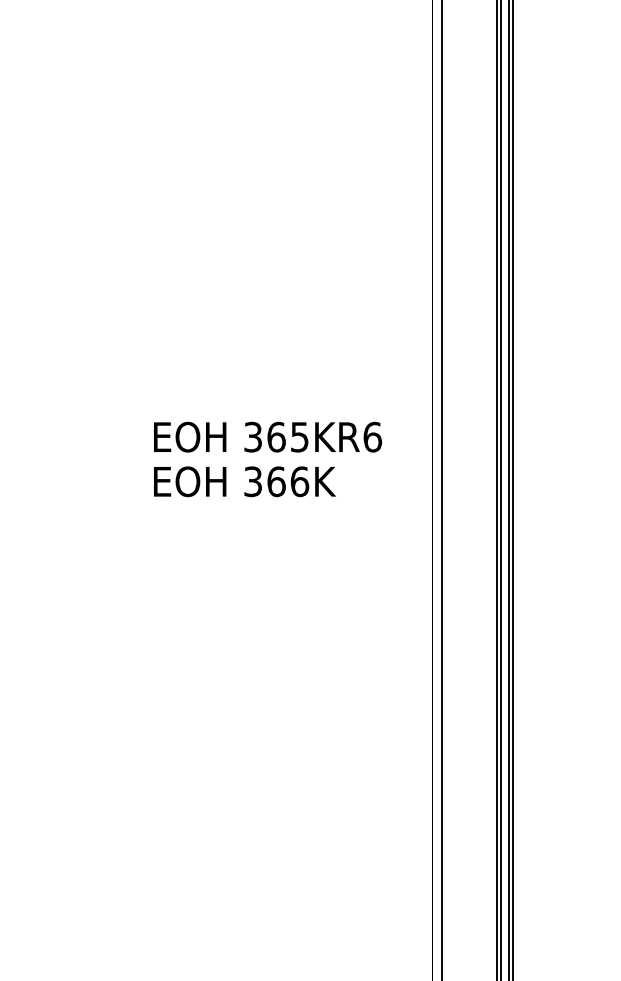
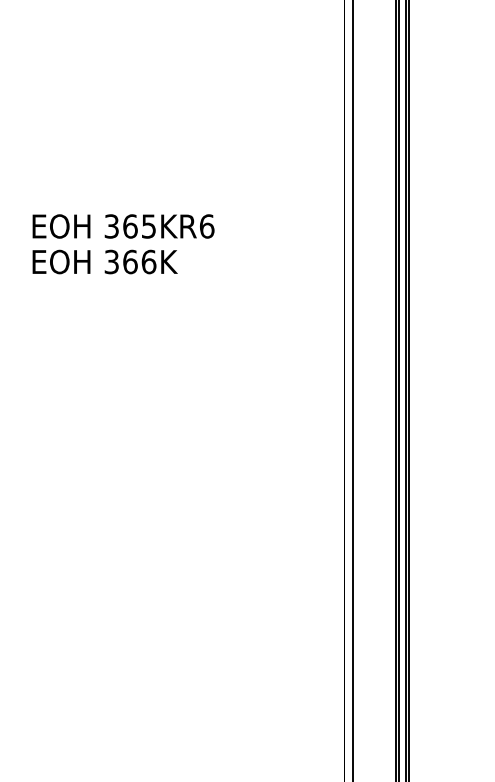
text: (267, 459) -> (123, 244), moved

